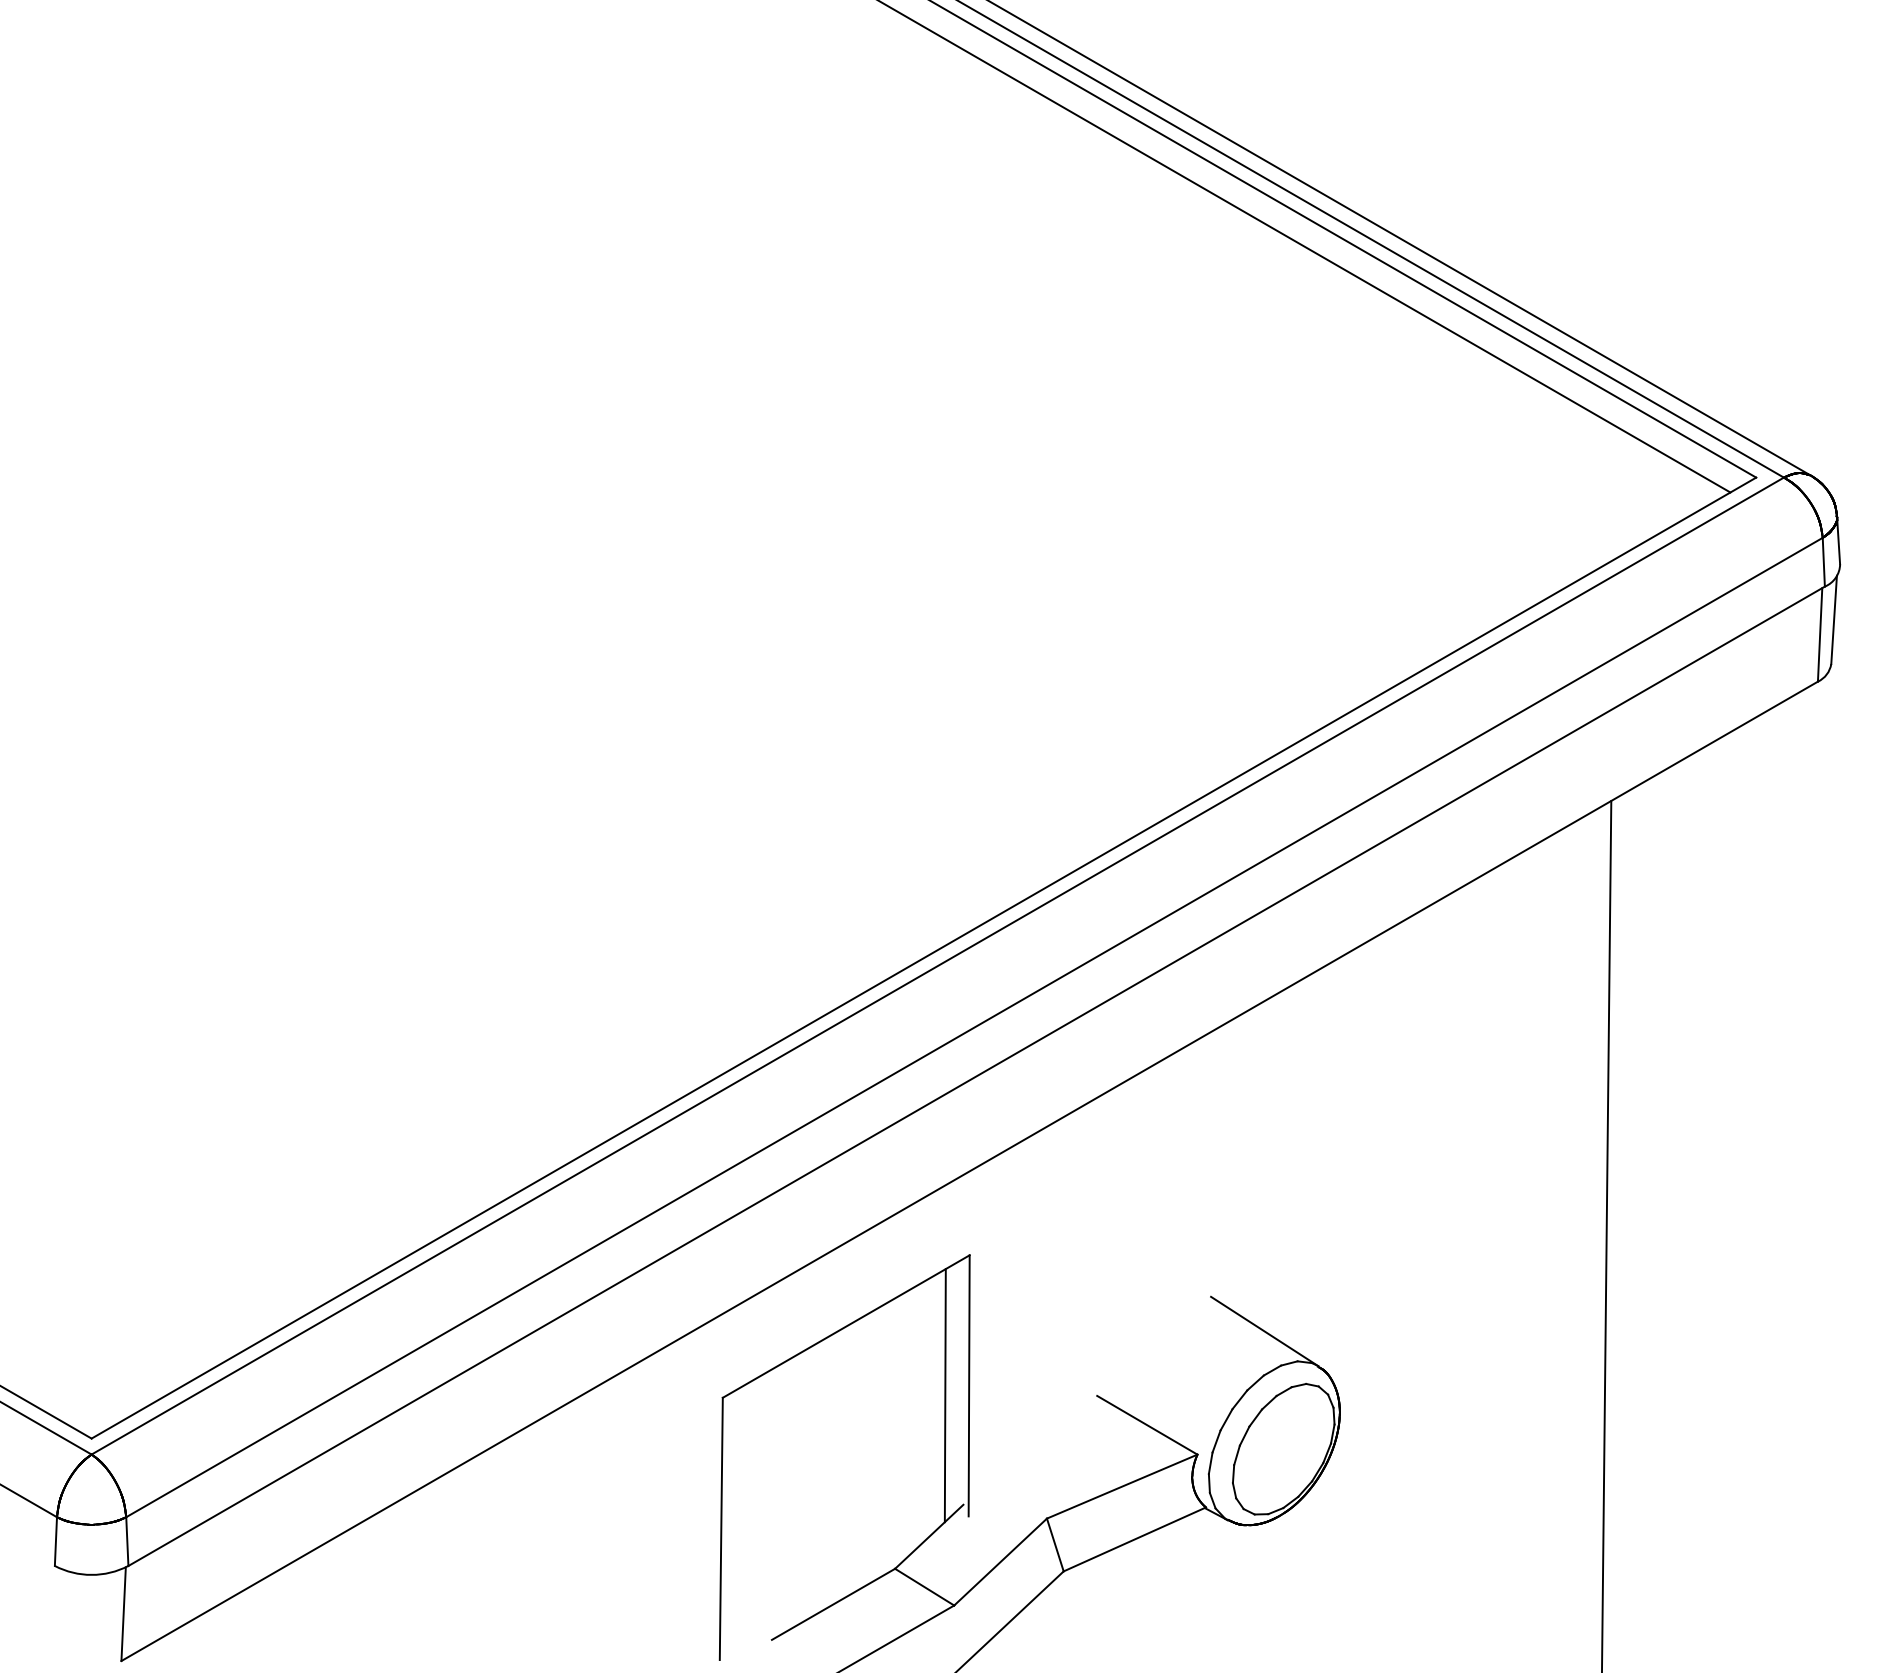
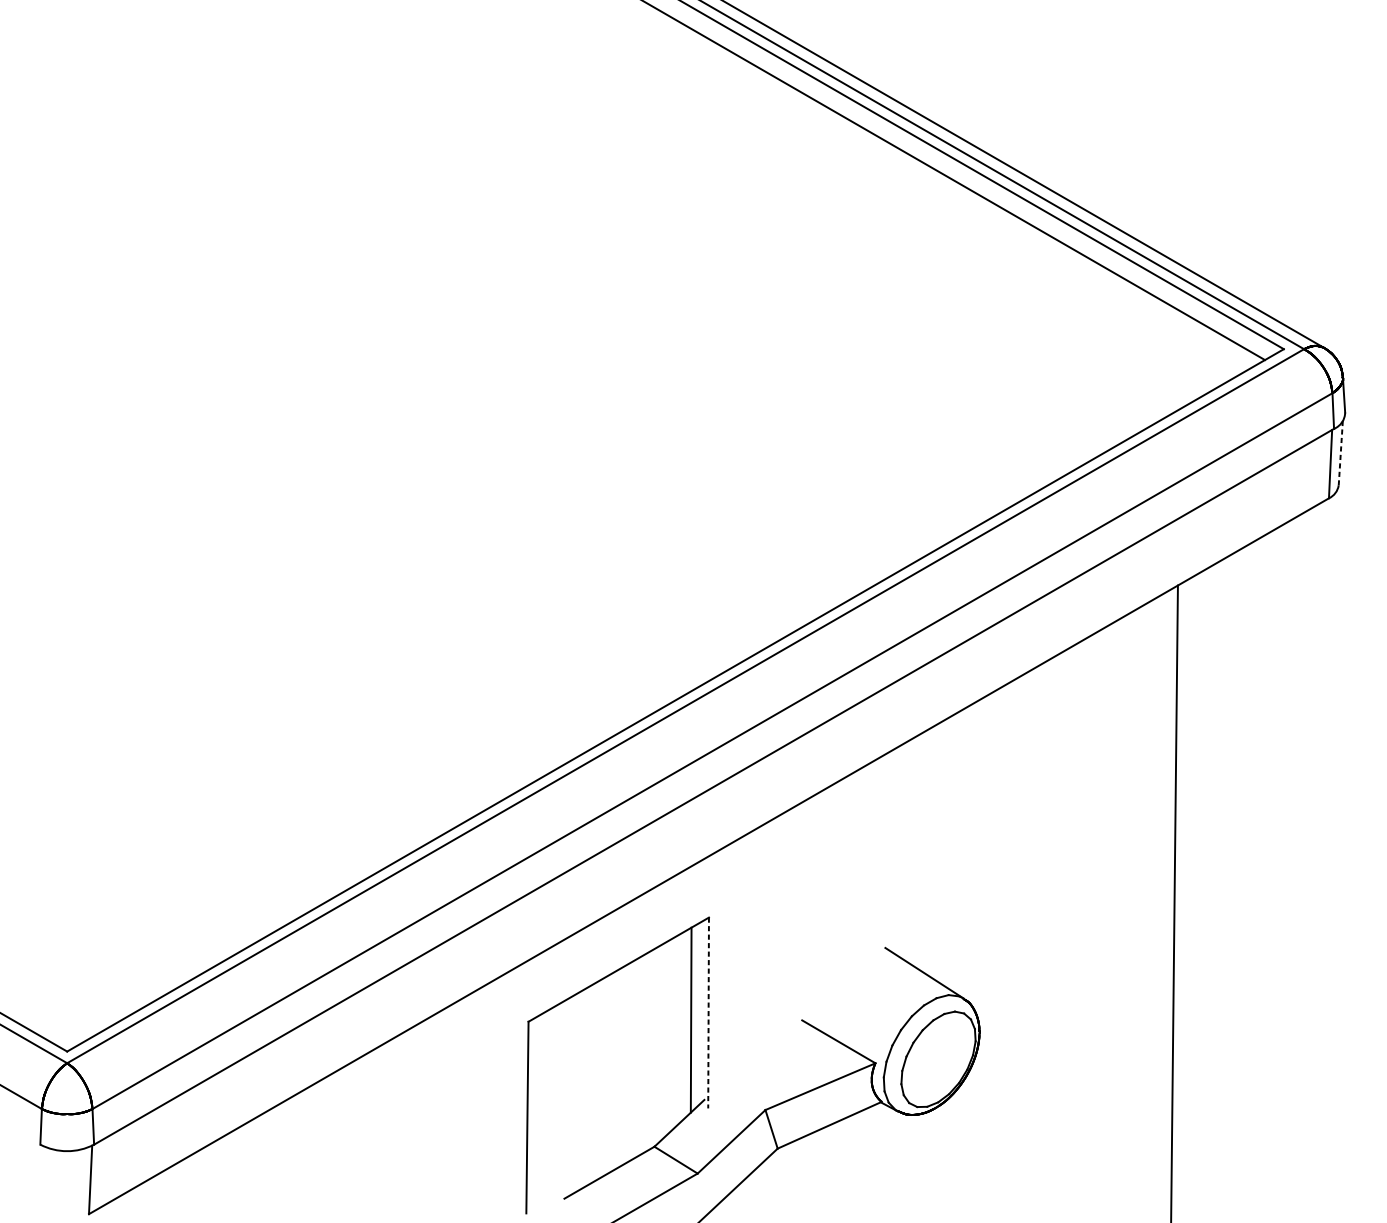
line: (1834, 619) -> (1341, 452), solid -> dashed
line: (969, 1385) -> (708, 1012), solid -> dashed

